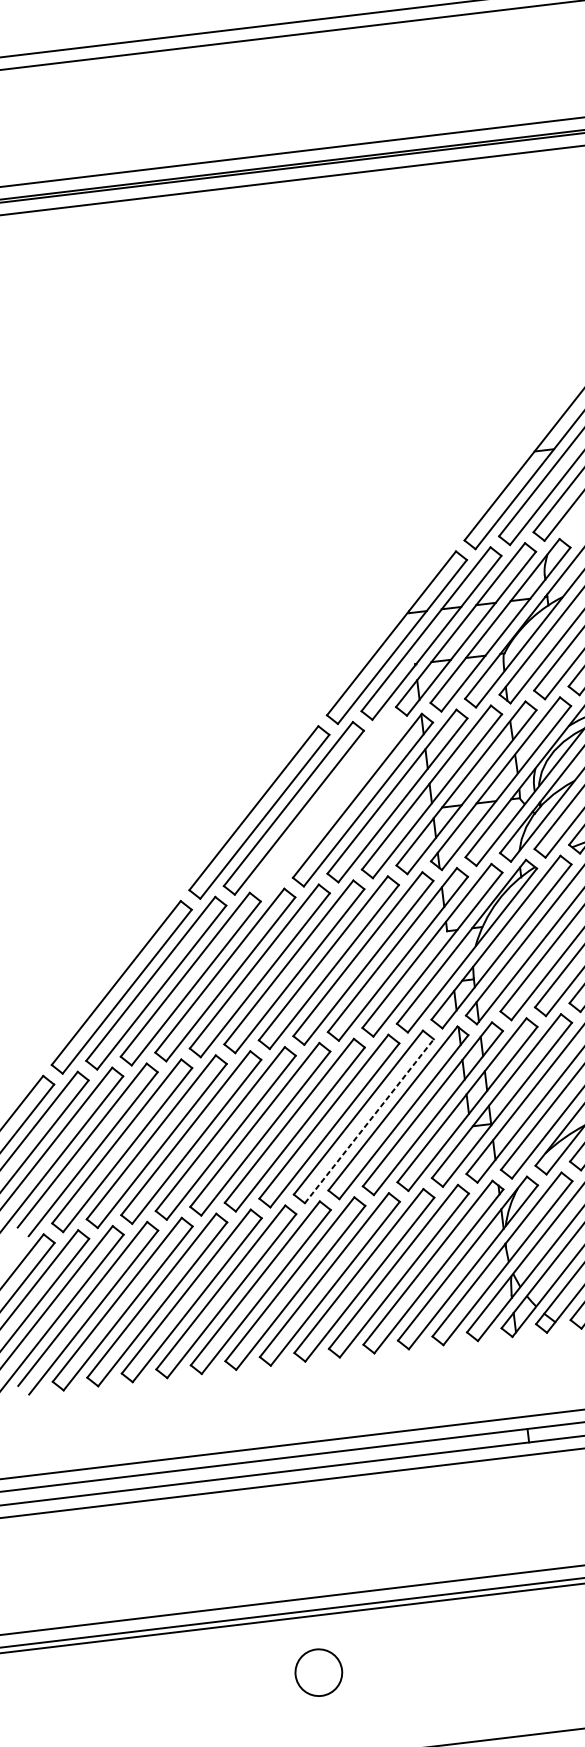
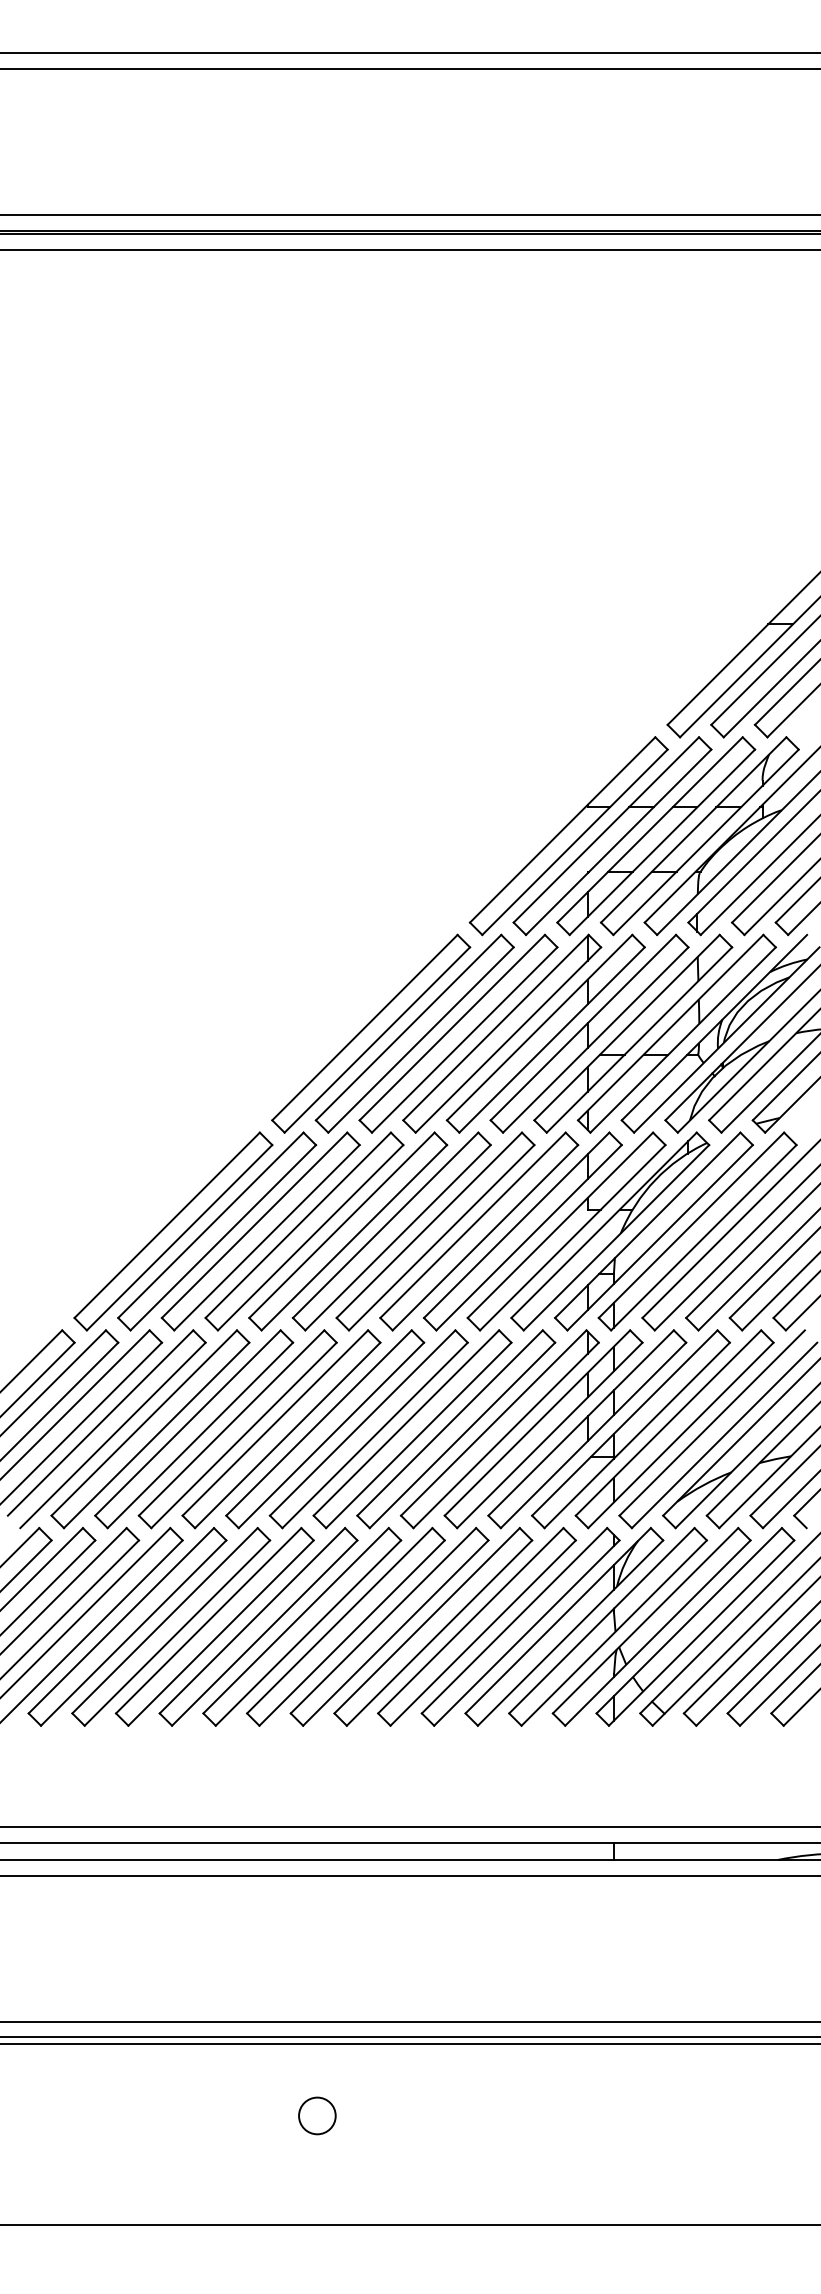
part: (328, 804) -> (458, 1033), added
line: (369, 1121) -> (462, 1435), dashed -> solid
circle: (318, 1672) -> (317, 2115), size x0.62

